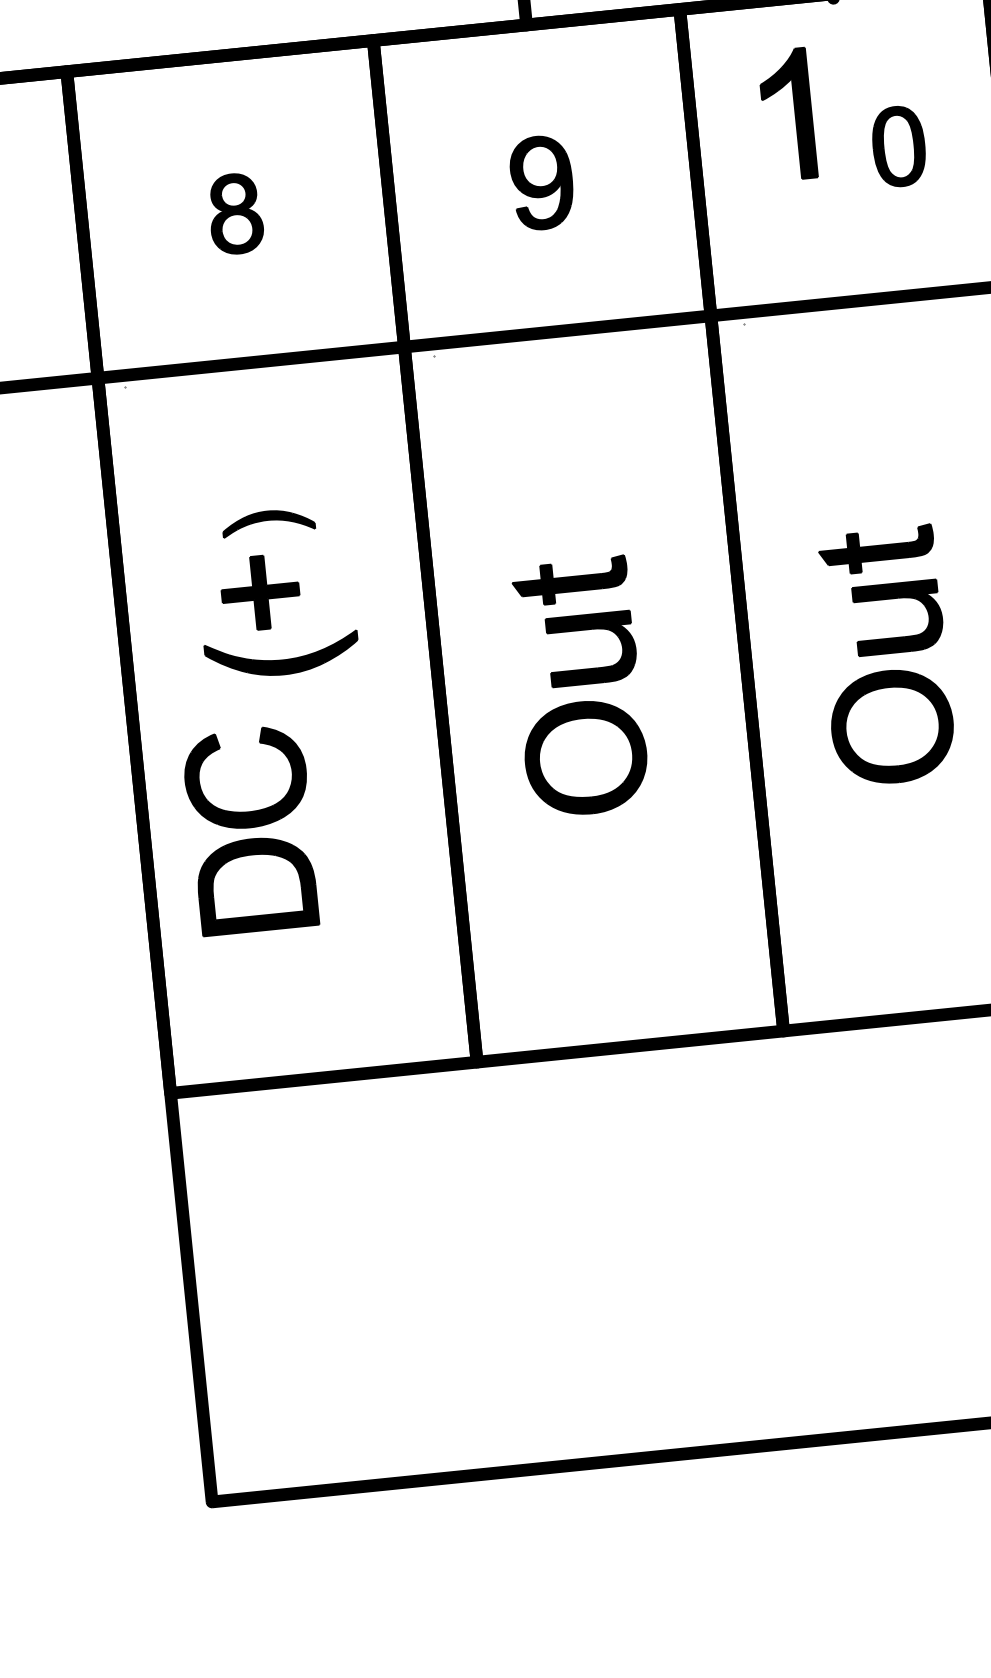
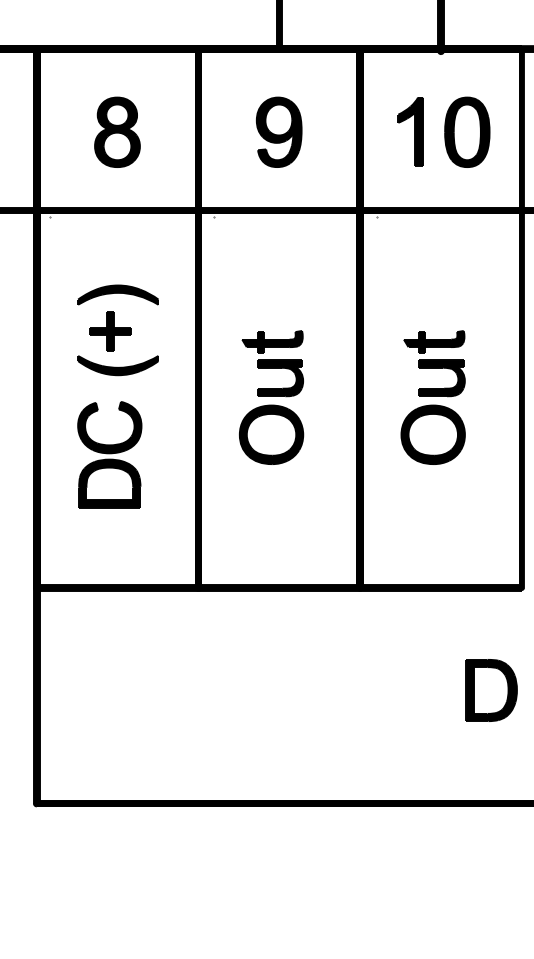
part: (786, 114) -> (410, 131), moved
part: (899, 145) -> (467, 131), size x1.67
part: (540, 181) -> (278, 131), size x1.43
part: (235, 212) -> (117, 131), size x1.67
part: (267, 521) -> (117, 294), size x1.67
part: (250, 829) -> (109, 454), moved

